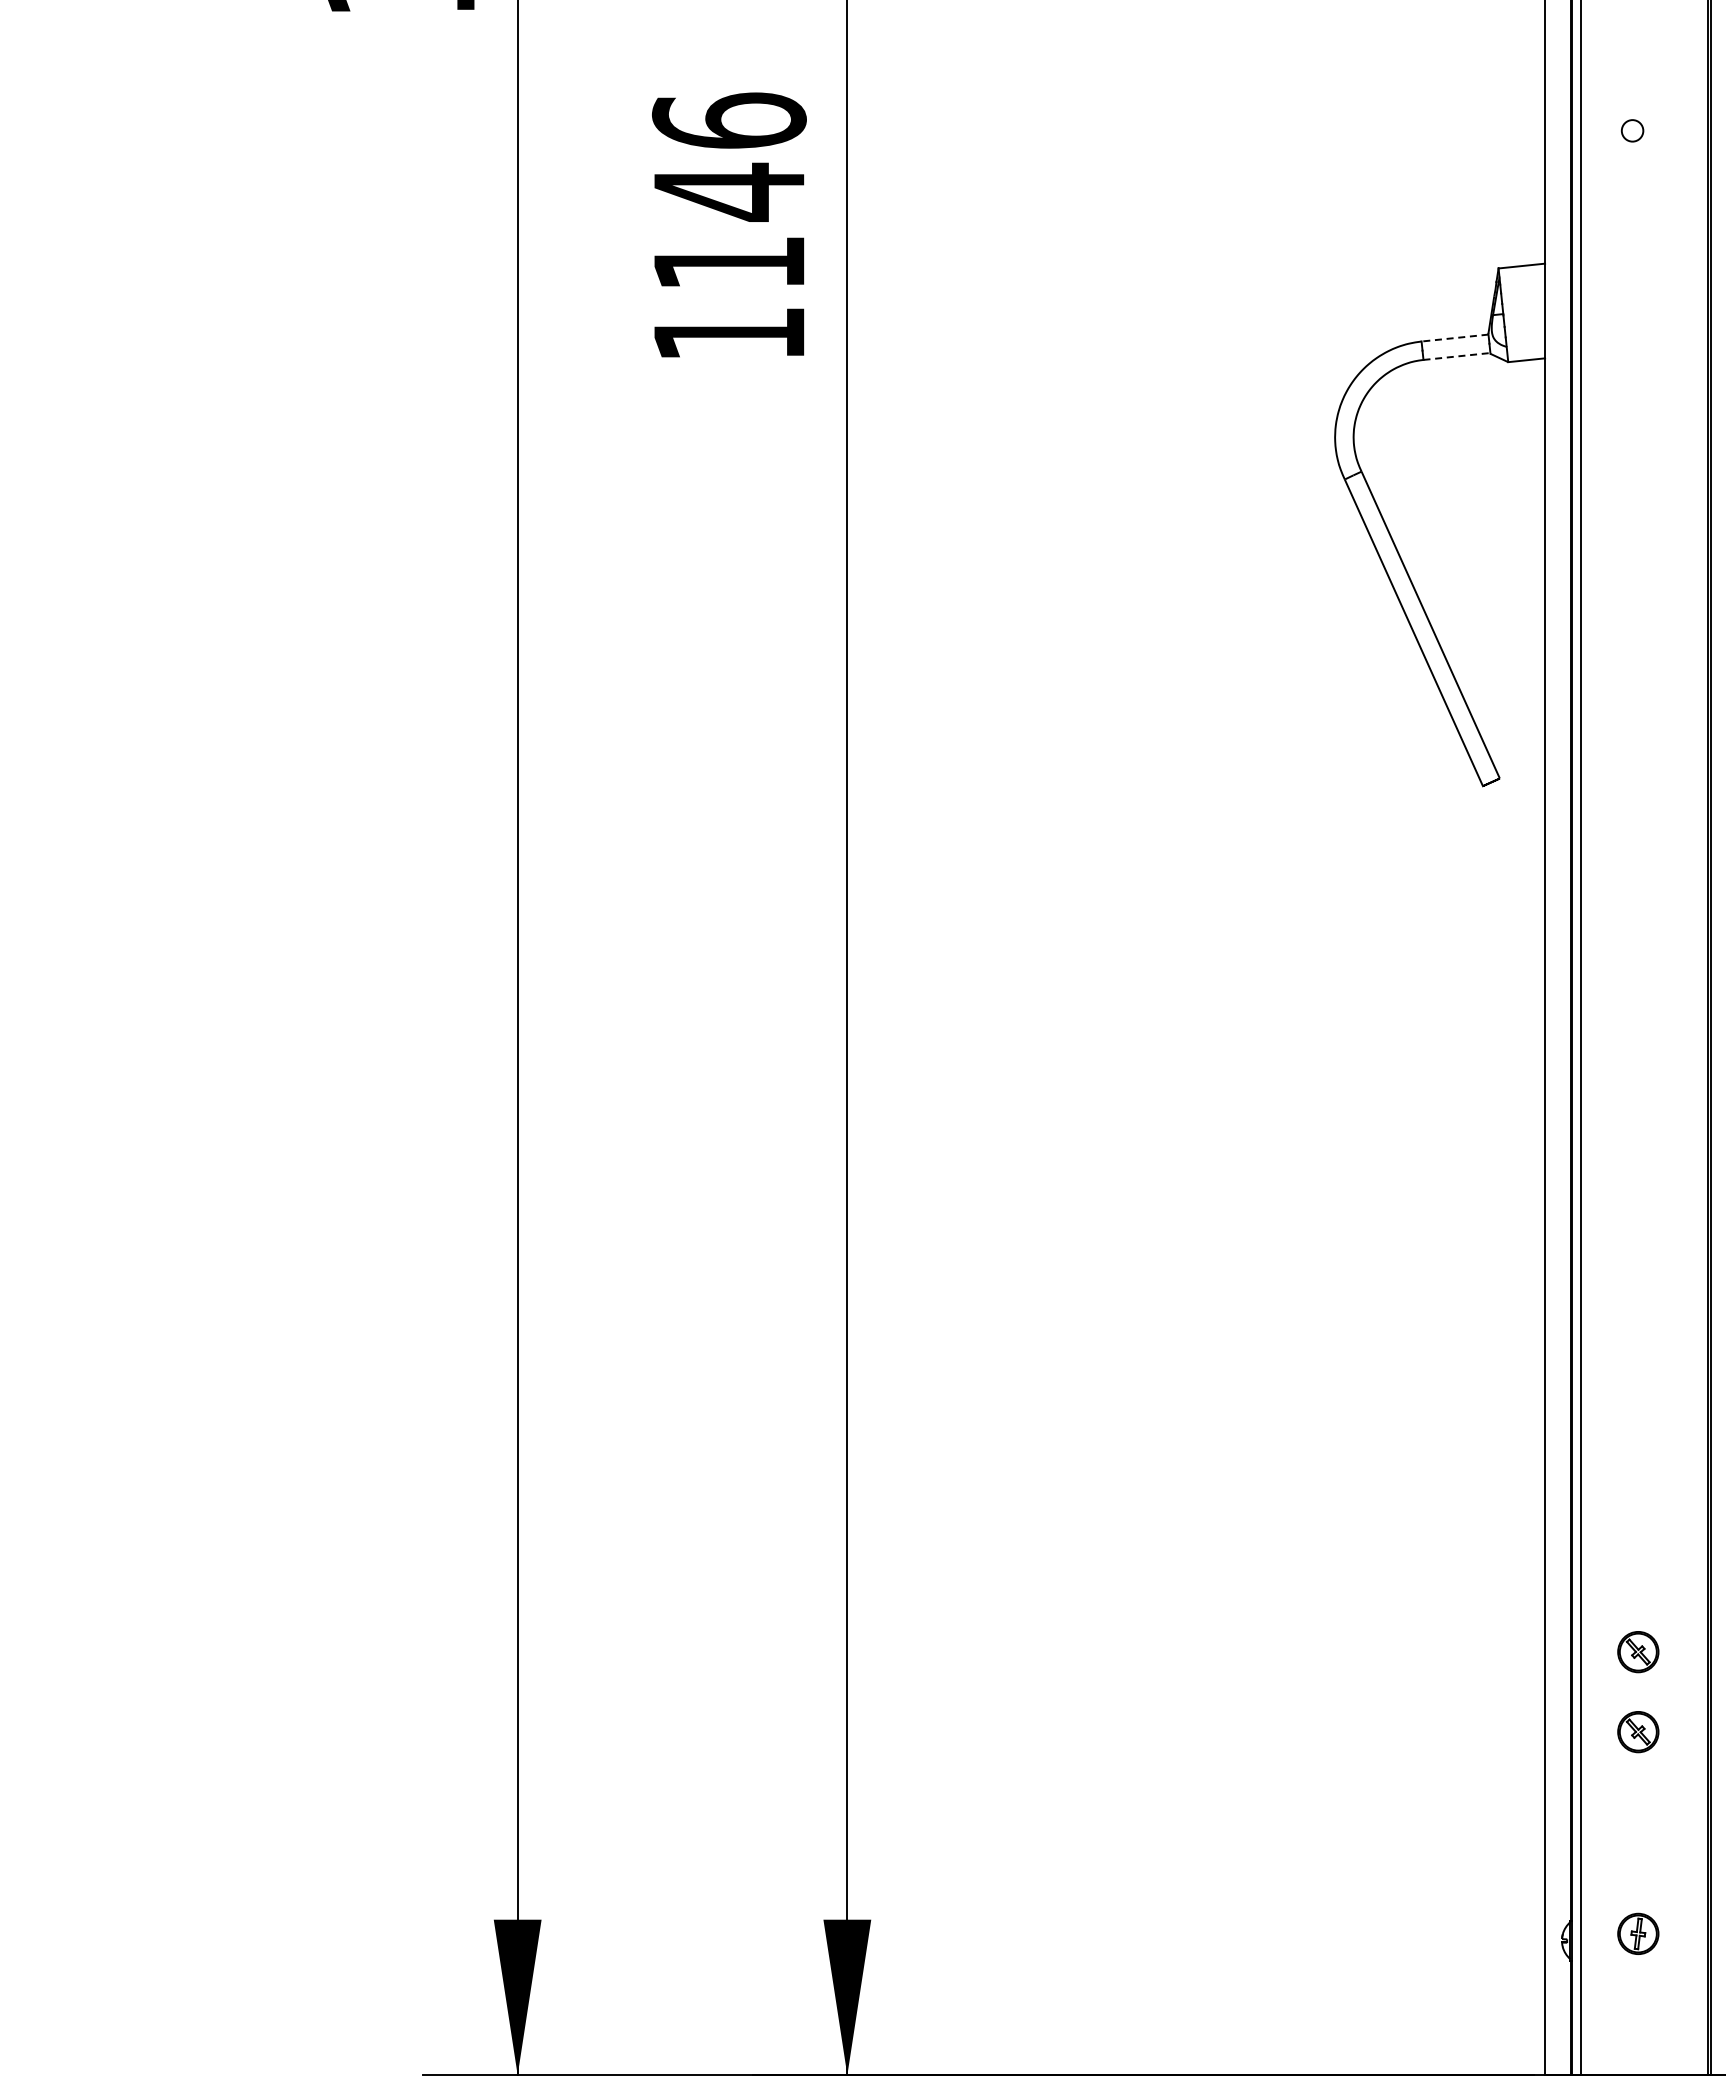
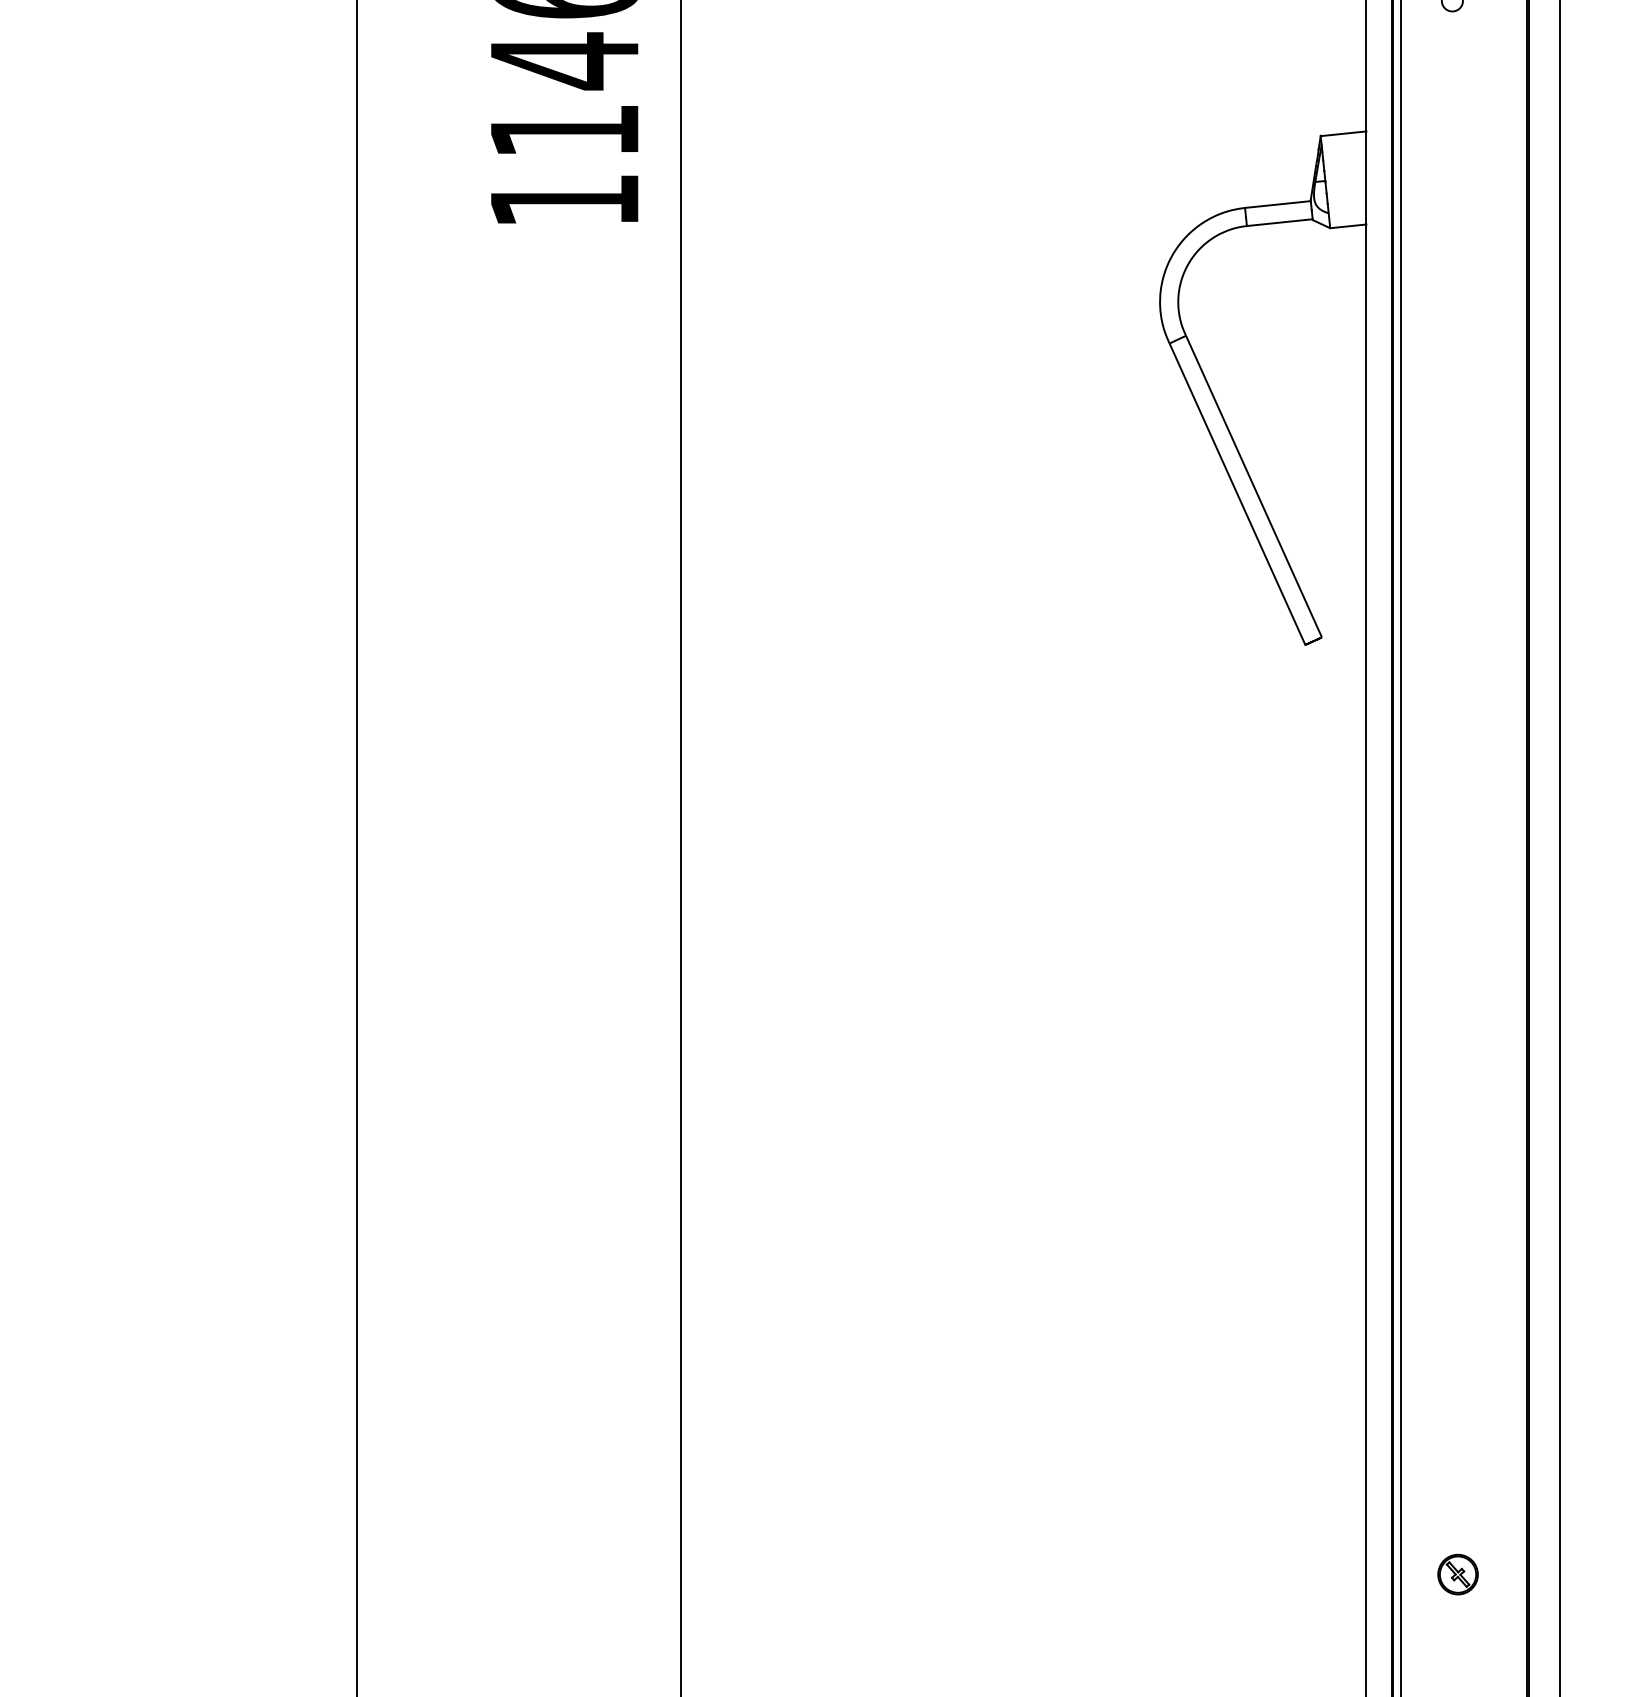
line: (1455, 338) -> (1278, 204), dashed -> solid
line: (1456, 356) -> (1279, 222), dashed -> solid
part: (1638, 1652) -> (1458, 1496), removed

